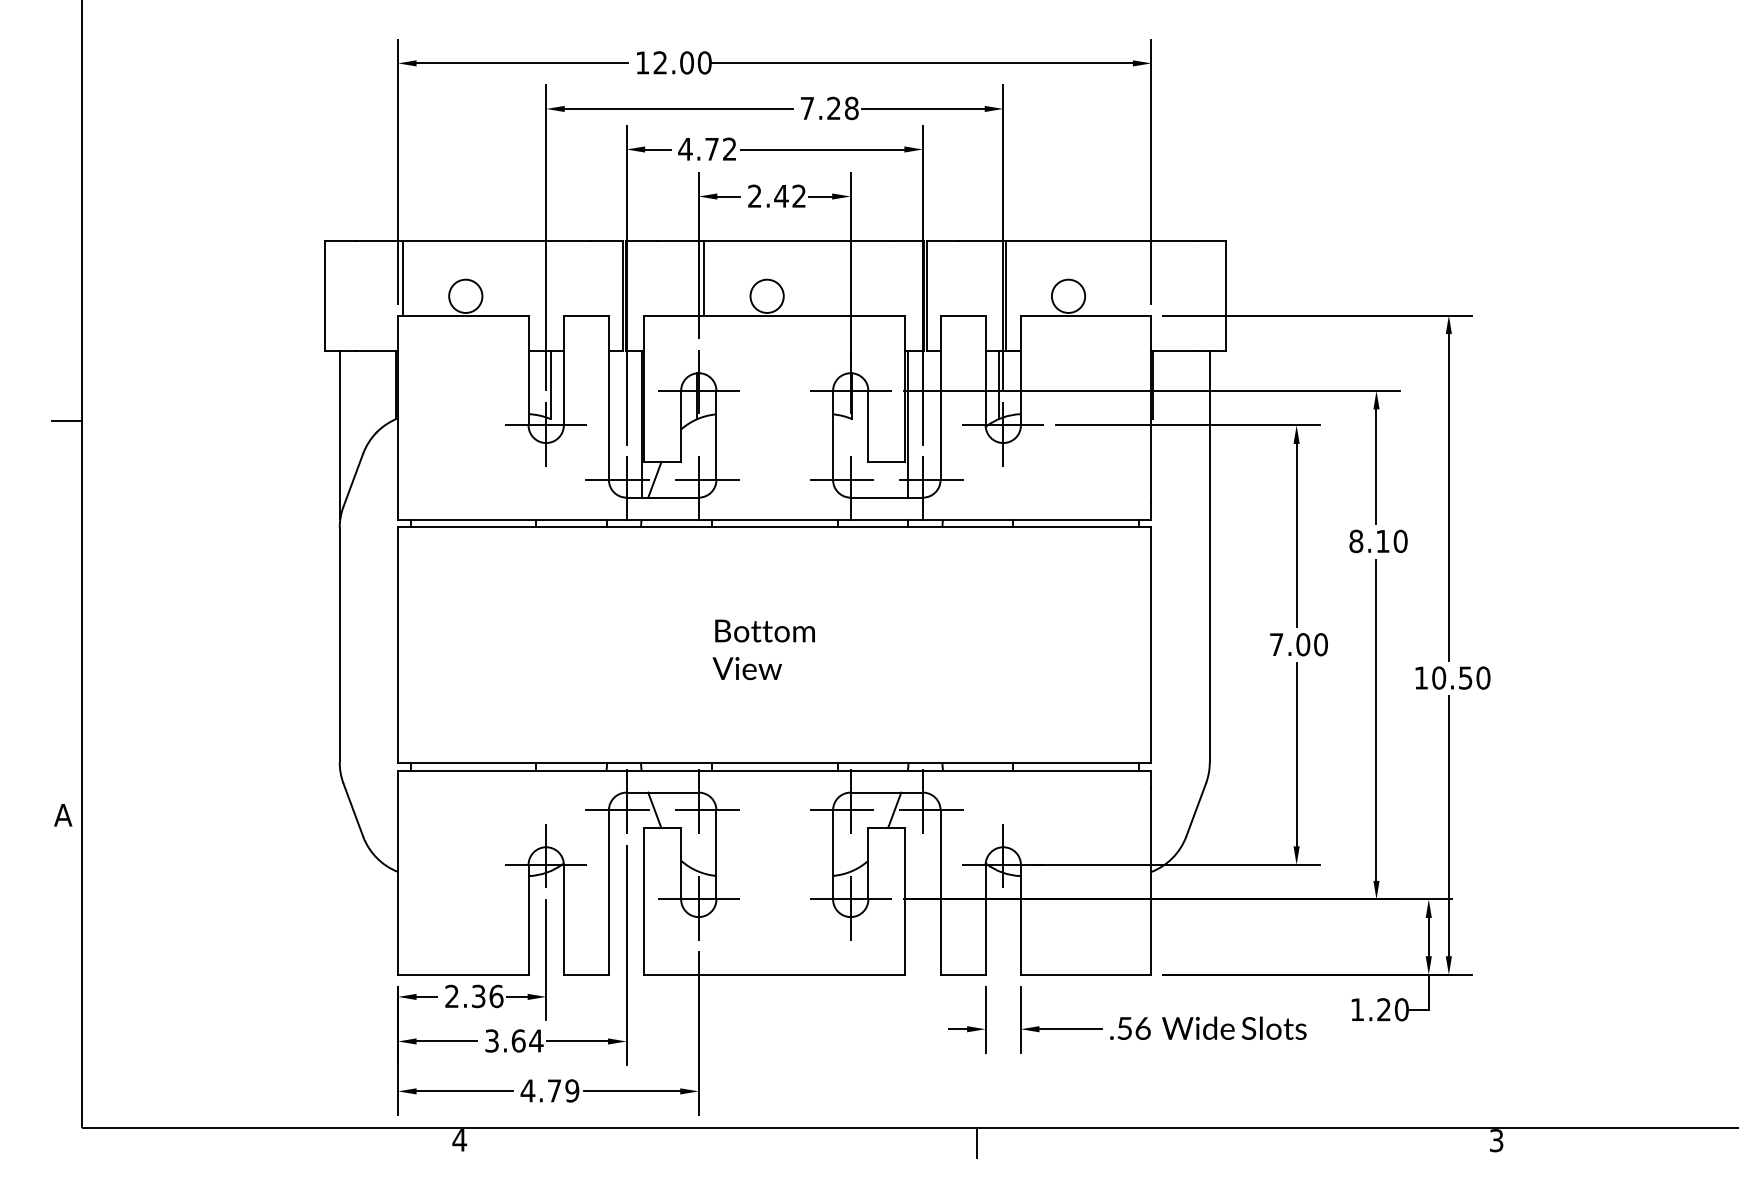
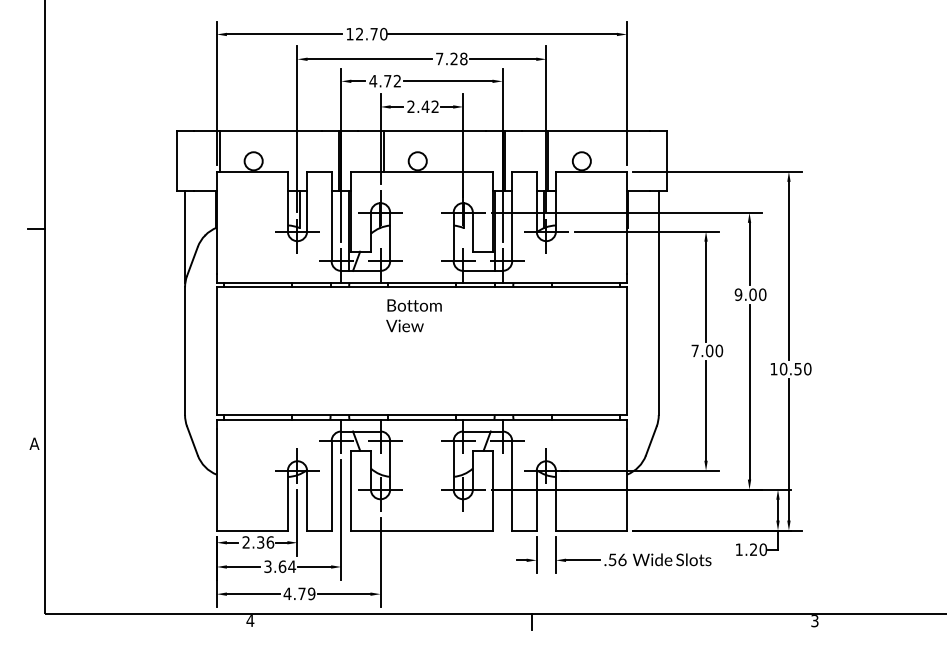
text: (685, 61) -> (373, 33), 12.00 -> 12.70
text: (1369, 540) -> (745, 294), 8.10 -> 9.00
text: (762, 649) -> (413, 315), moved

